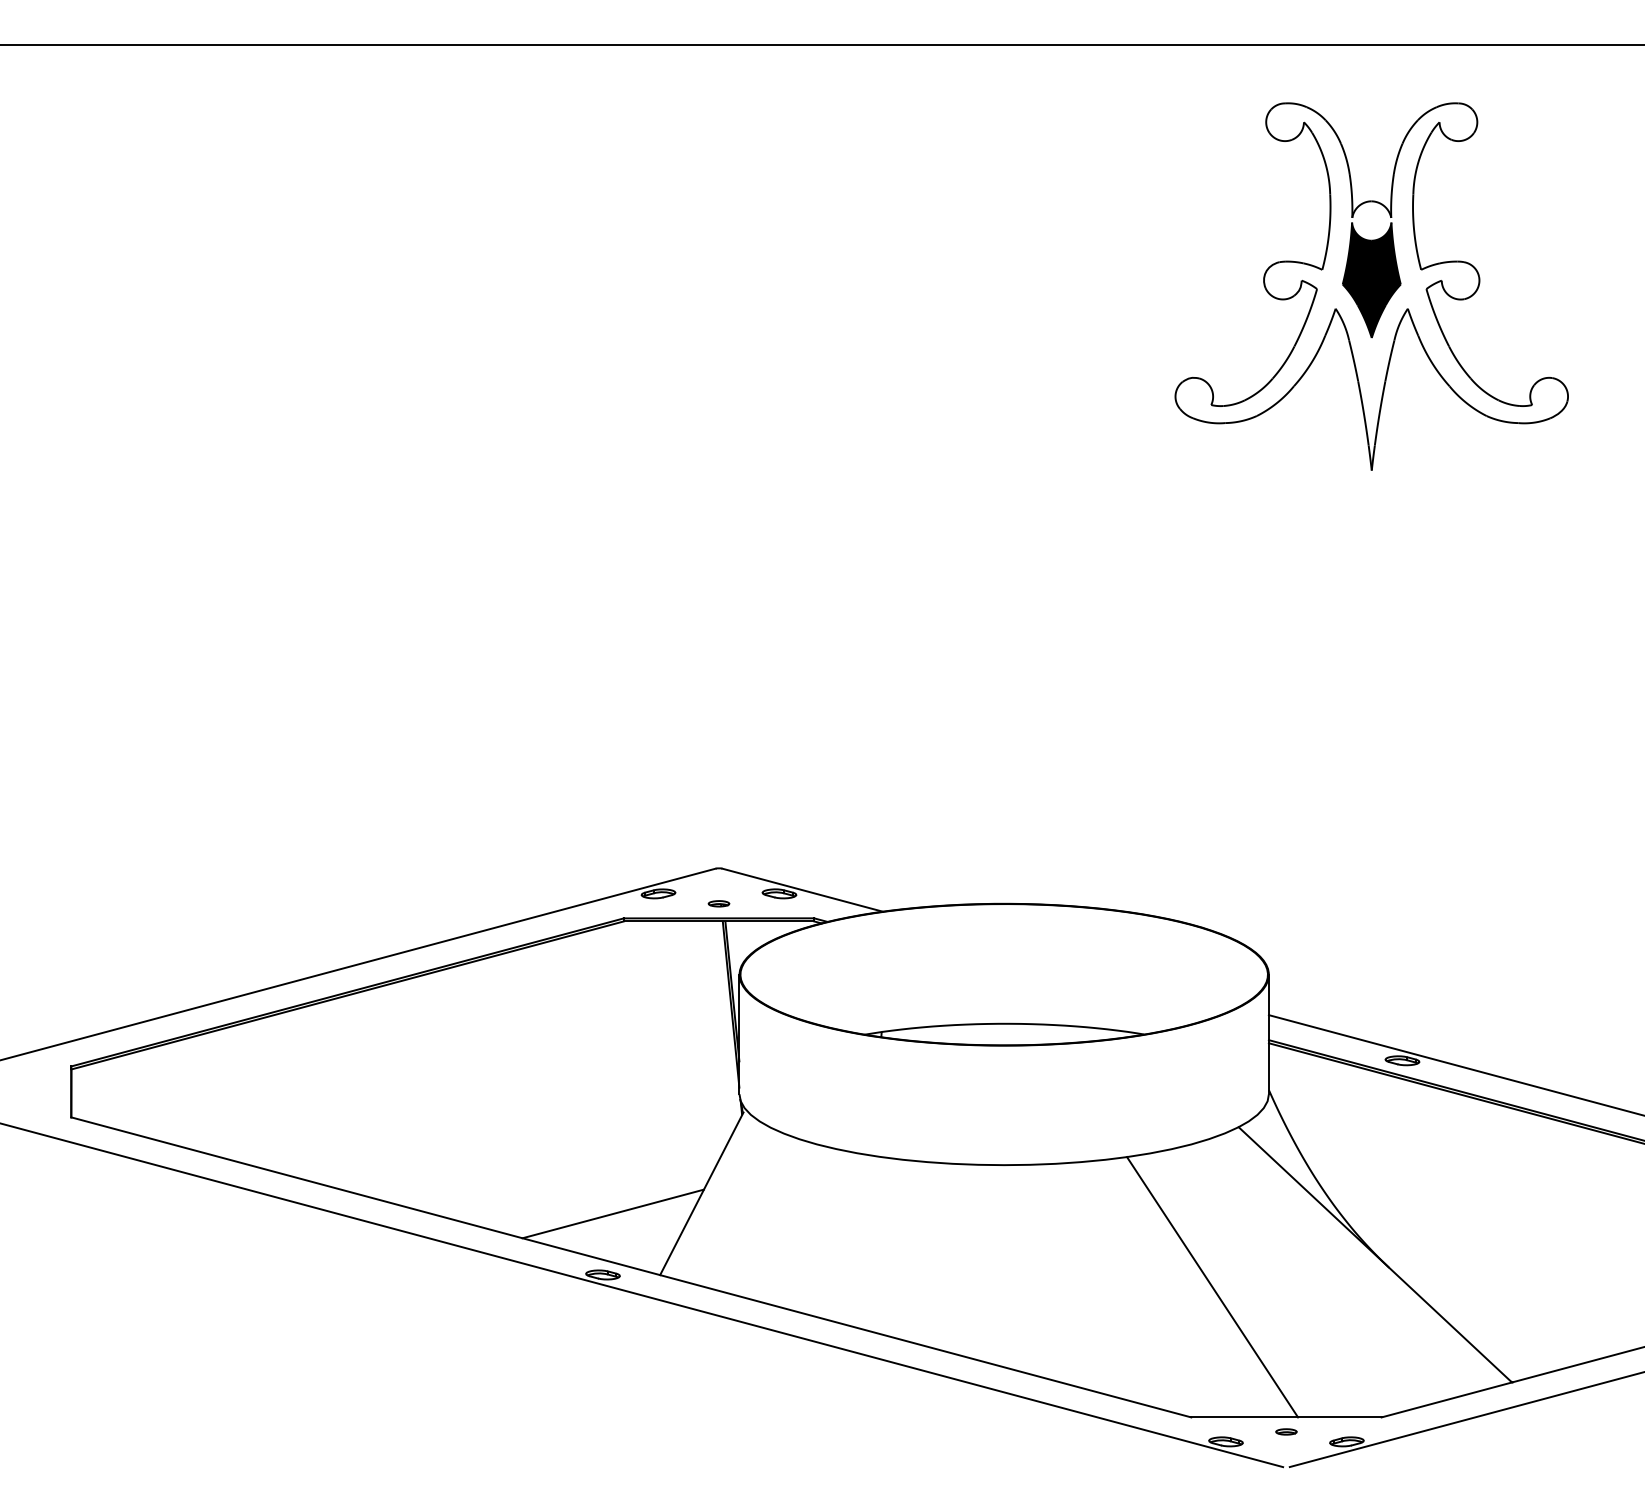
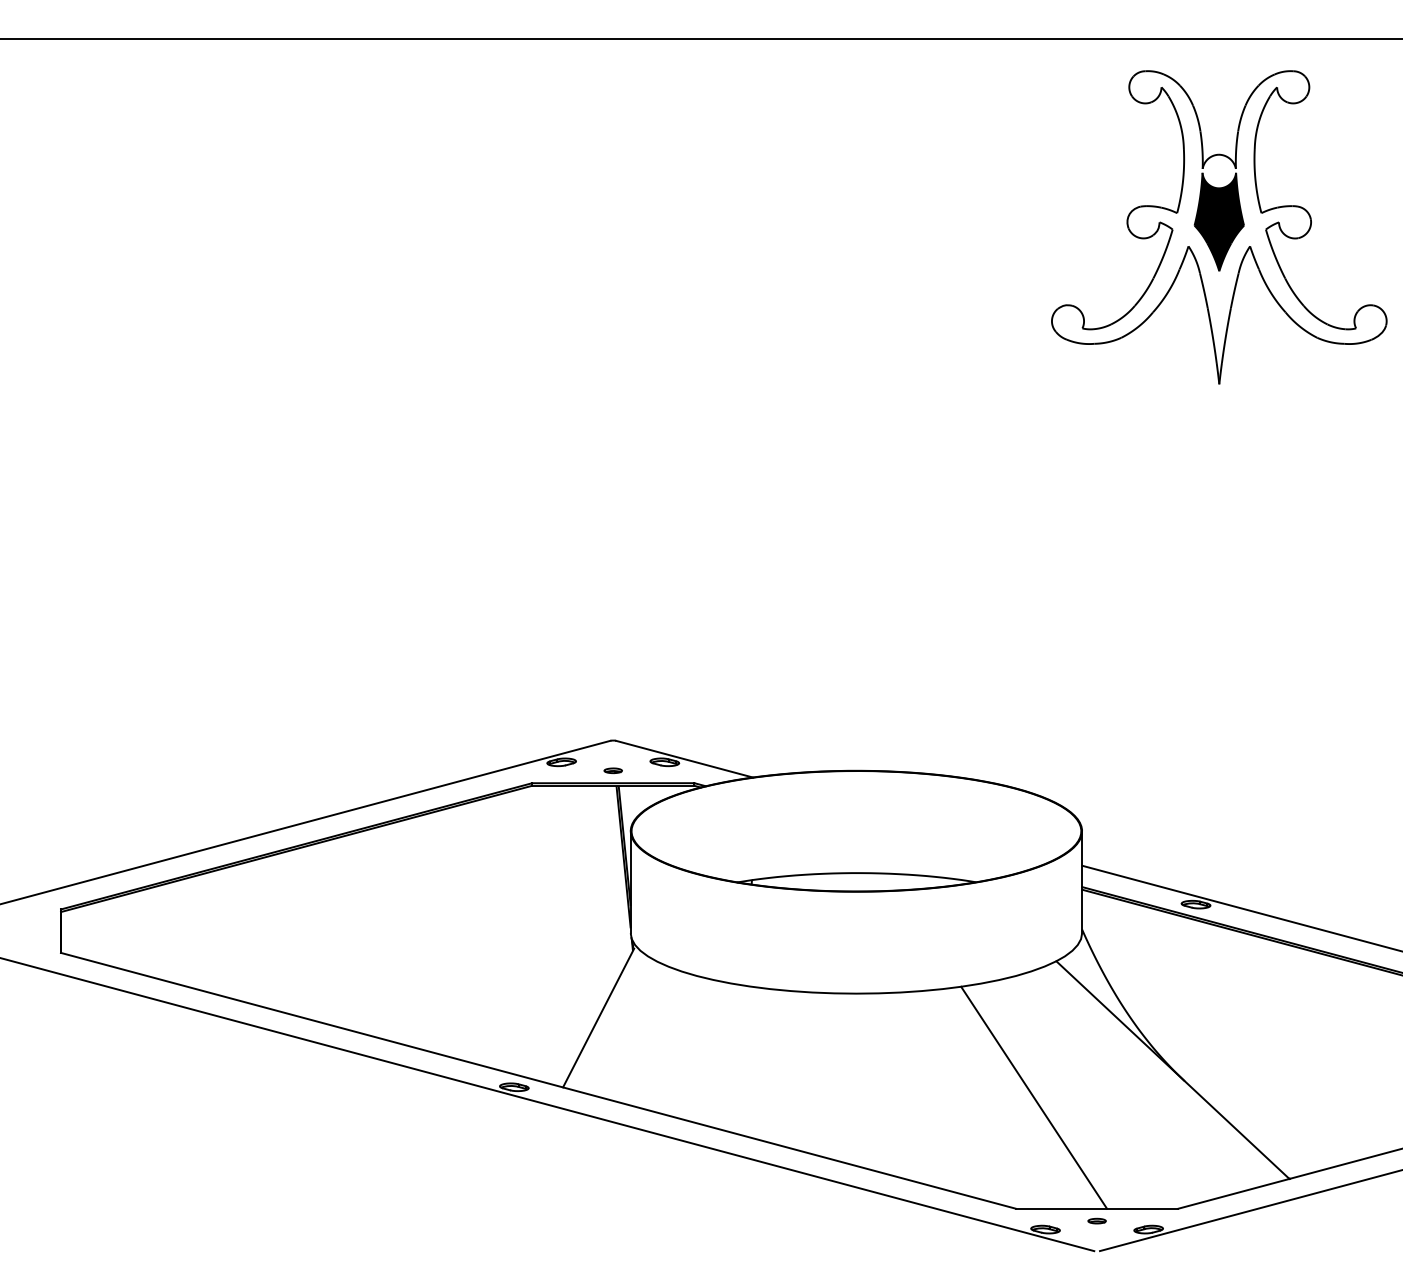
part: (1371, 286) -> (1219, 227), moved
line: (612, 1213) -> (522, 1034), removed

